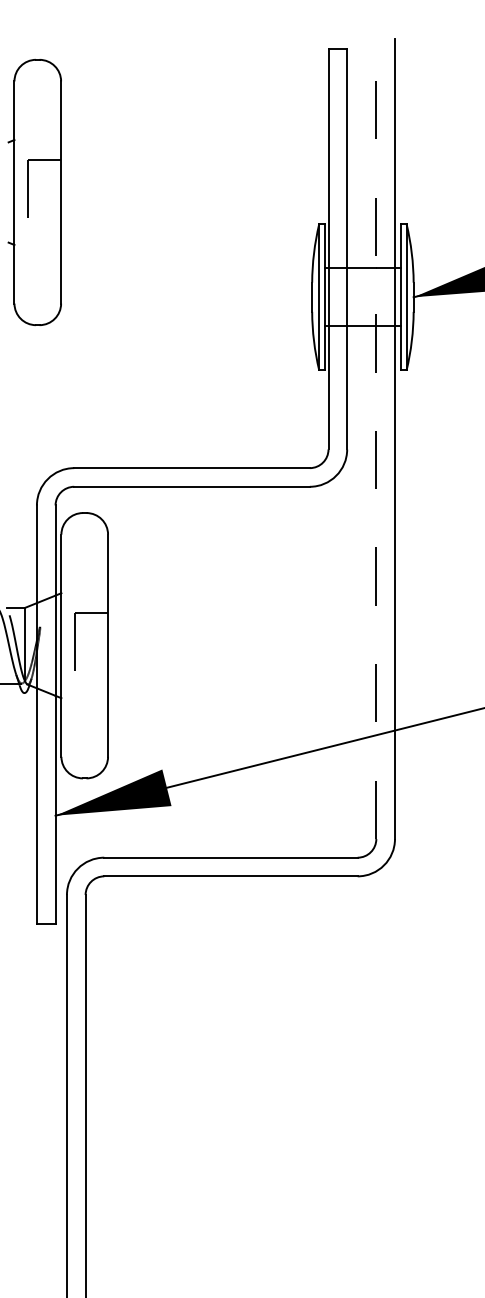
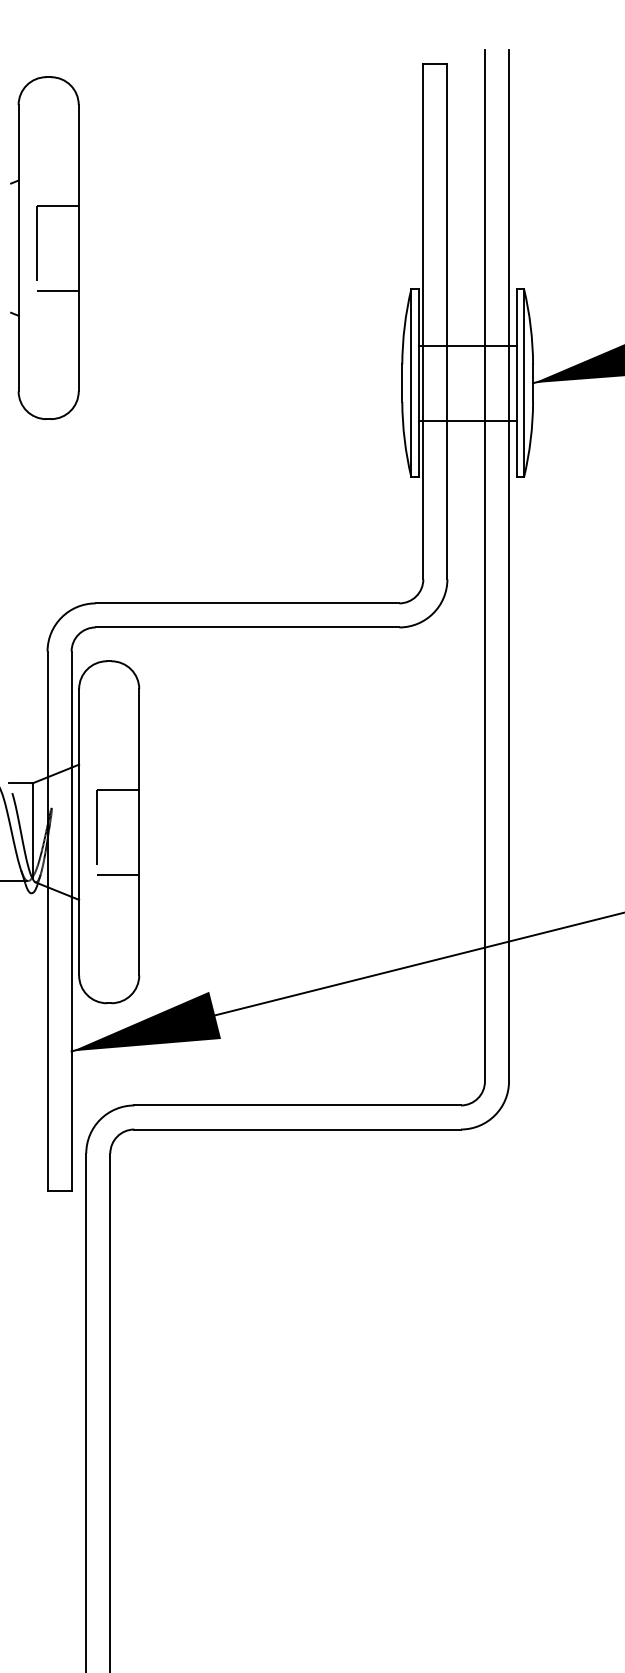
line: (44, 225) -> (57, 290), added
line: (376, 438) -> (485, 565), dashed -> solid
line: (91, 678) -> (117, 874), added

